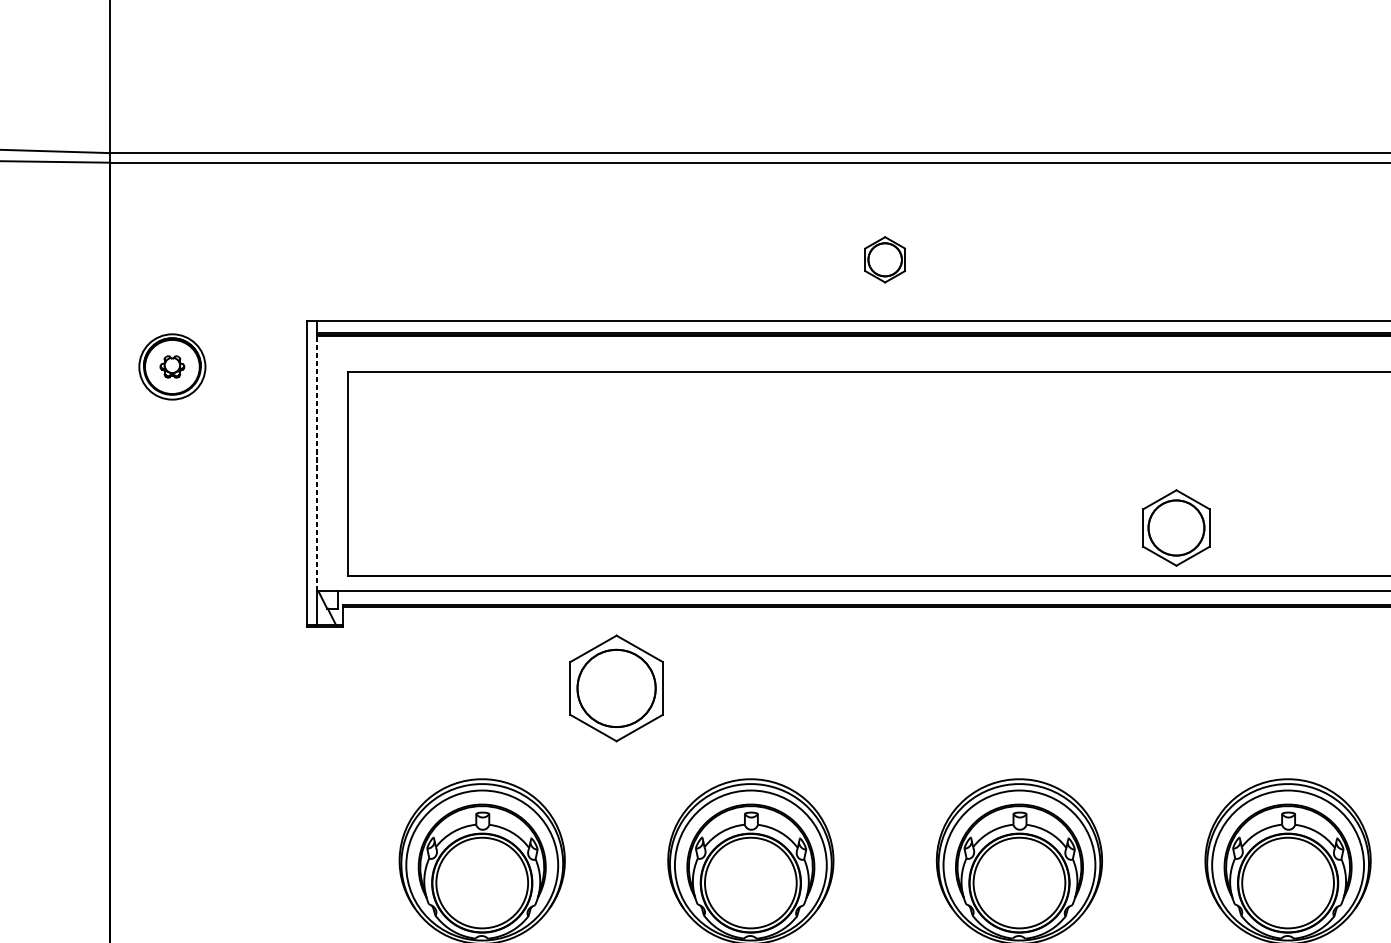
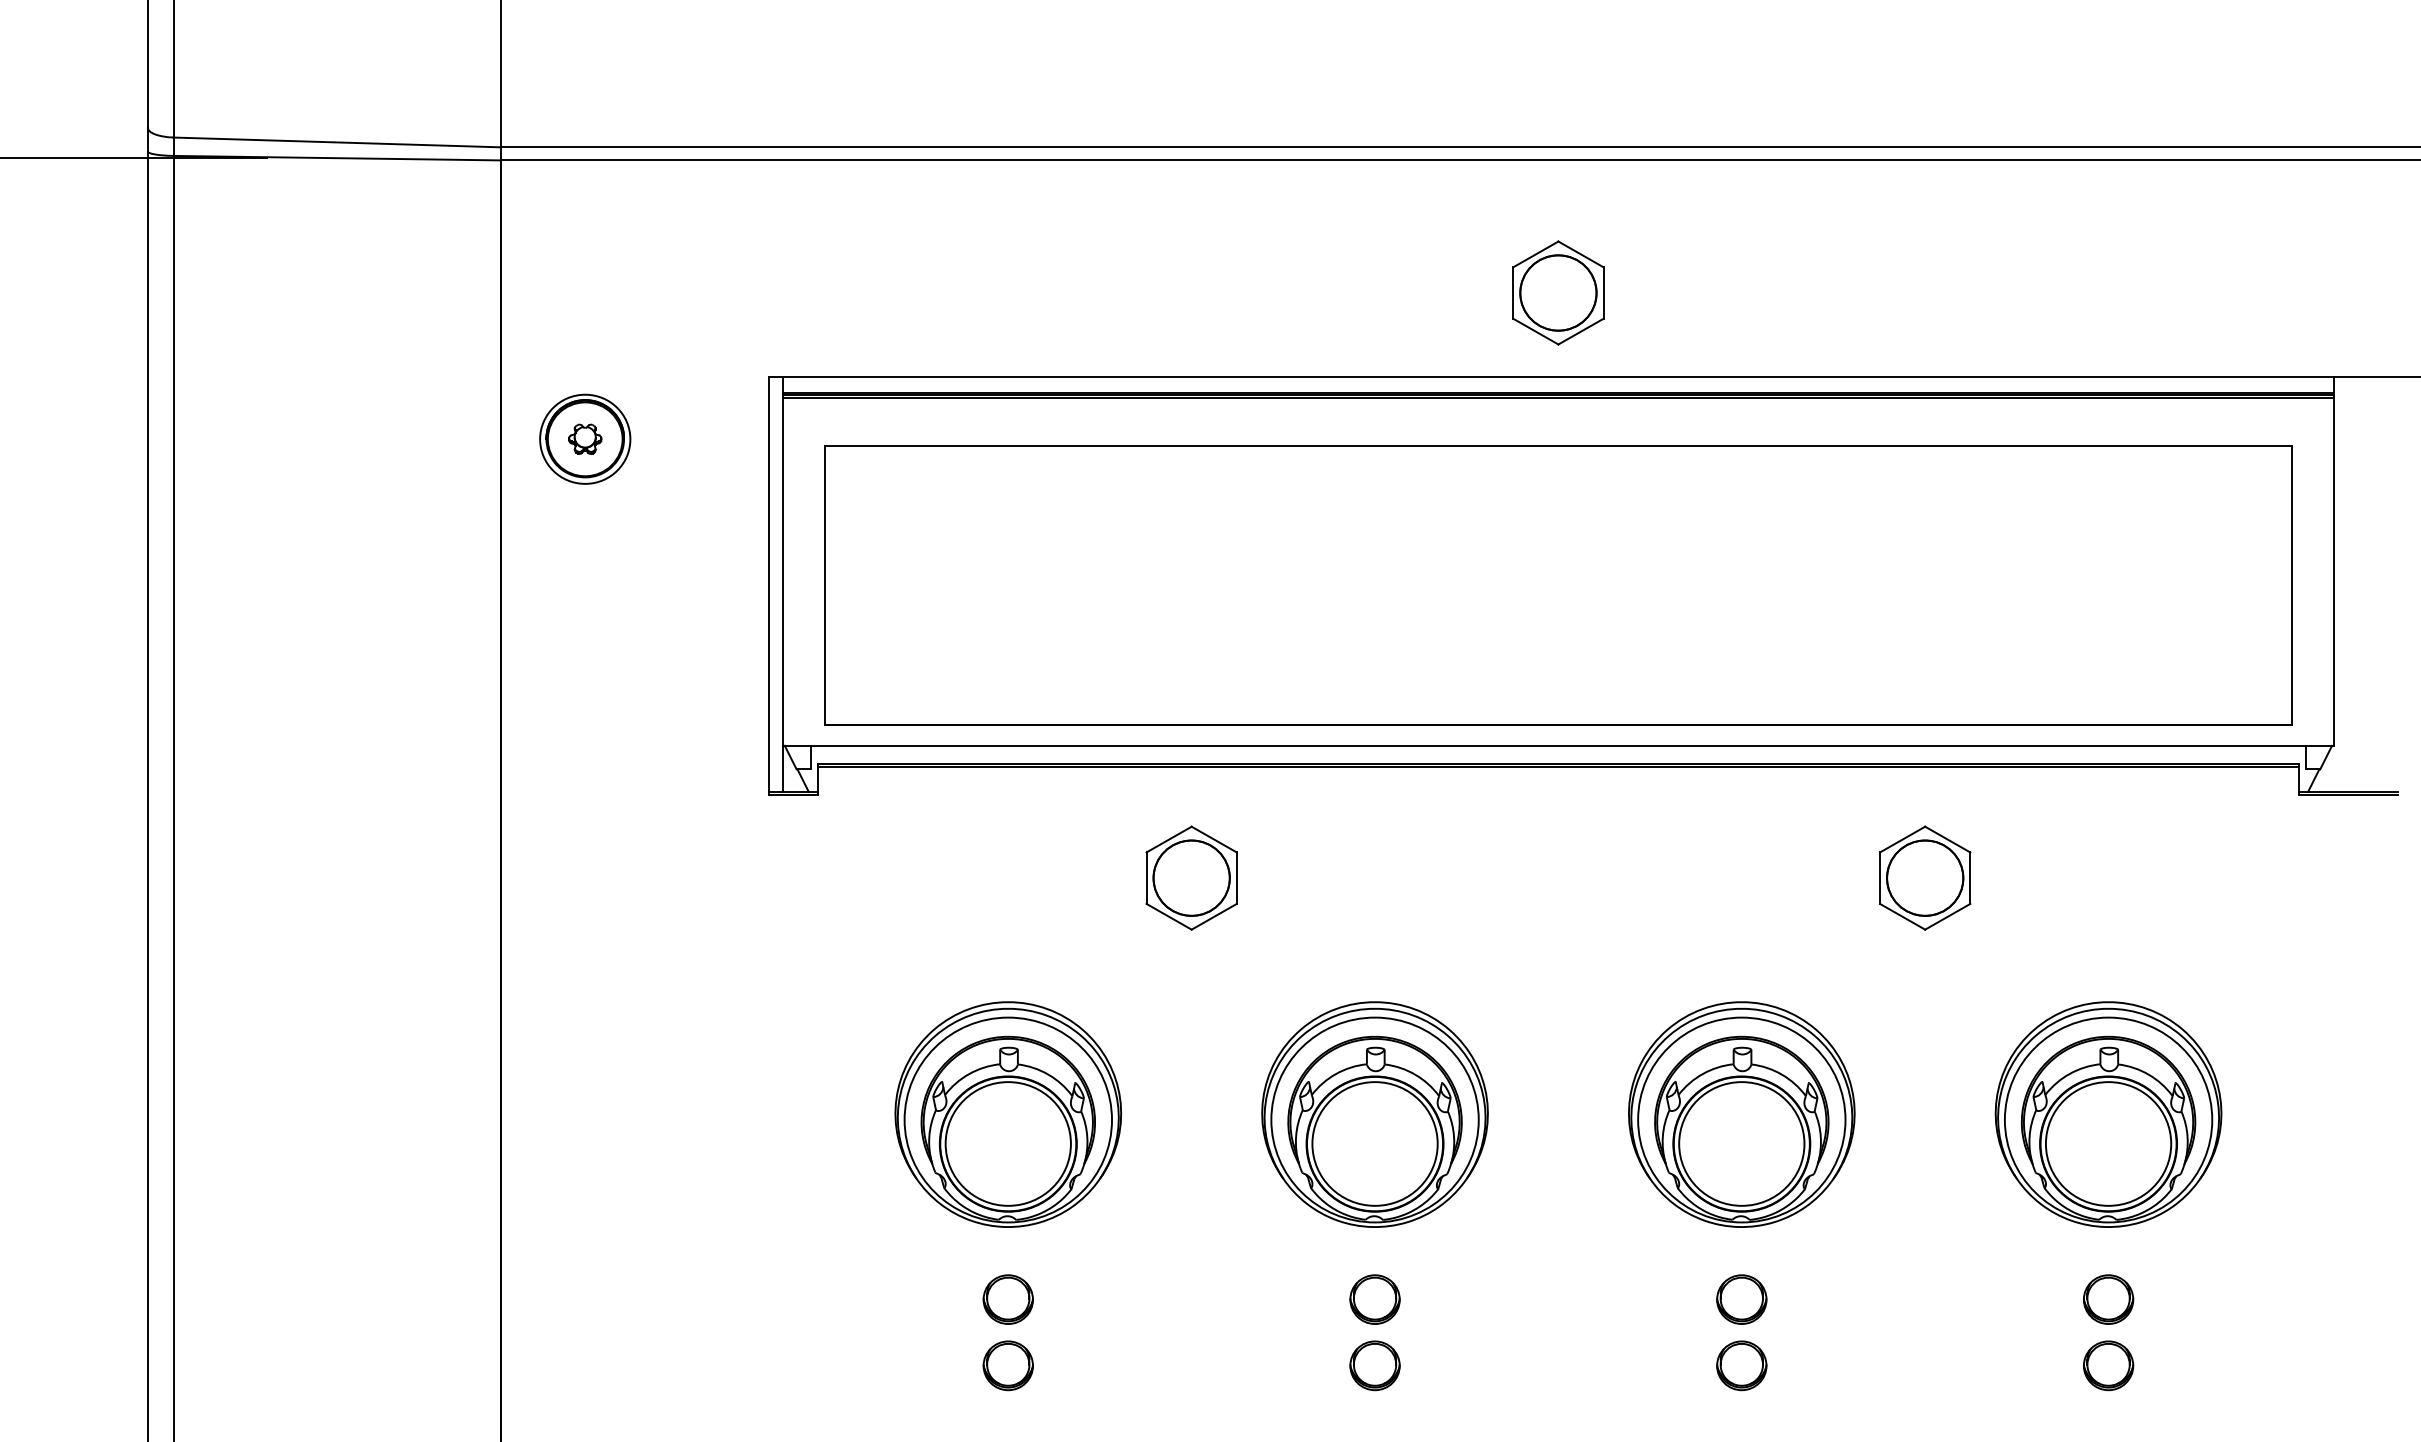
part: (885, 259) -> (1558, 292), size x1.67
line: (316, 463) -> (782, 571), dashed -> solid
part: (1176, 527) -> (1925, 877), moved
part: (616, 687) -> (1191, 877), size x0.71

